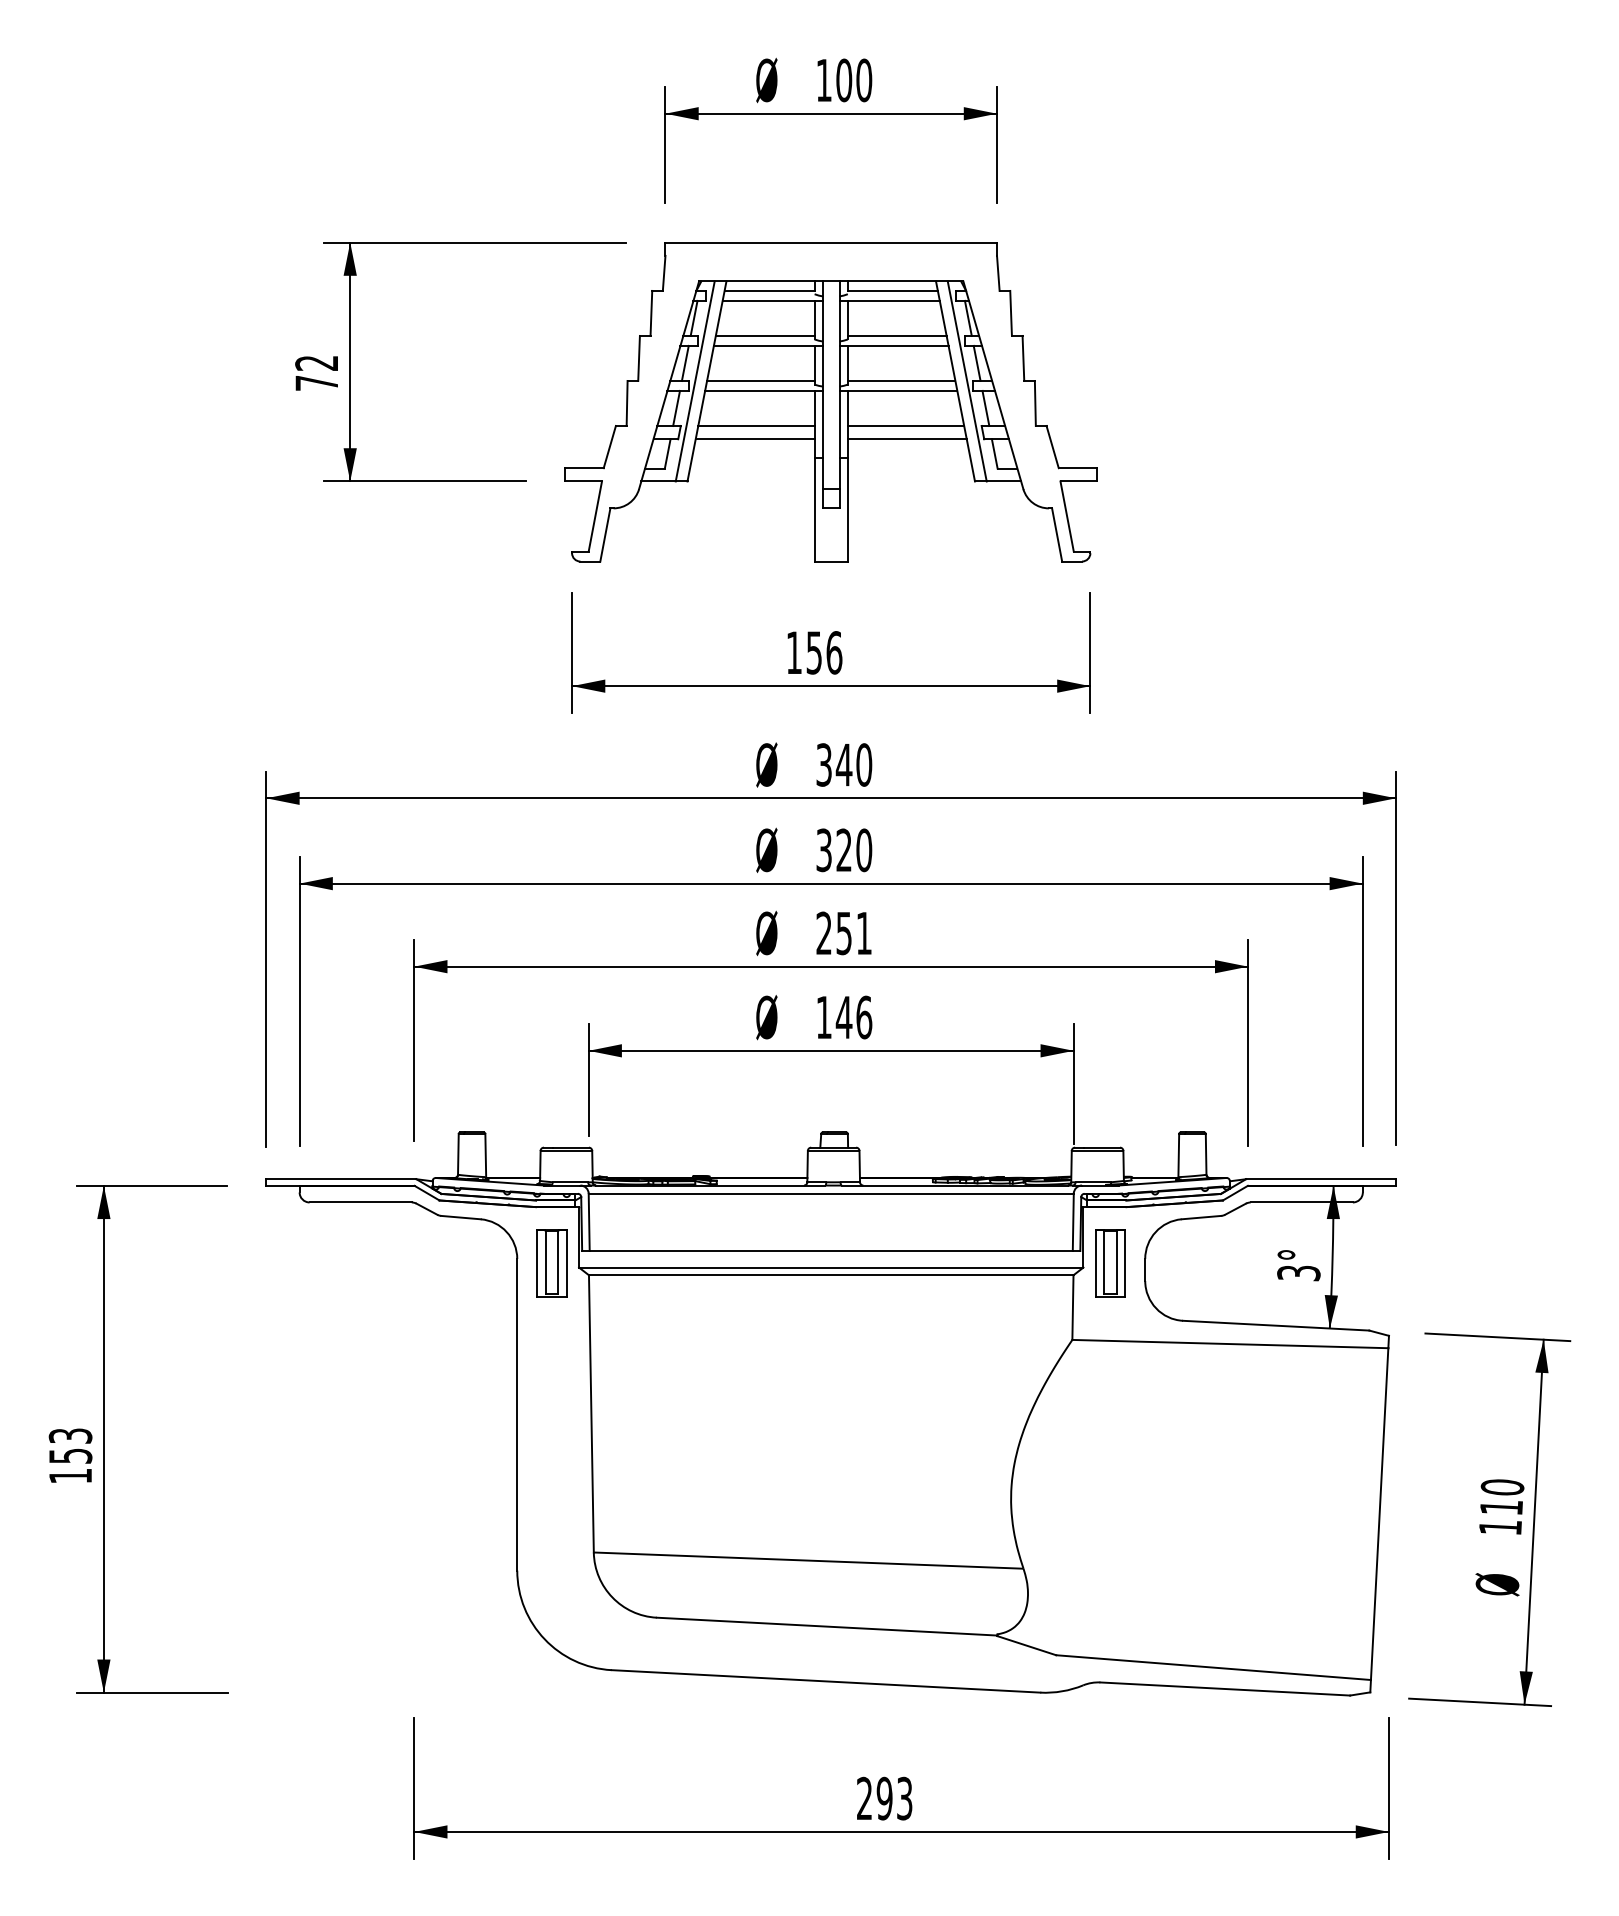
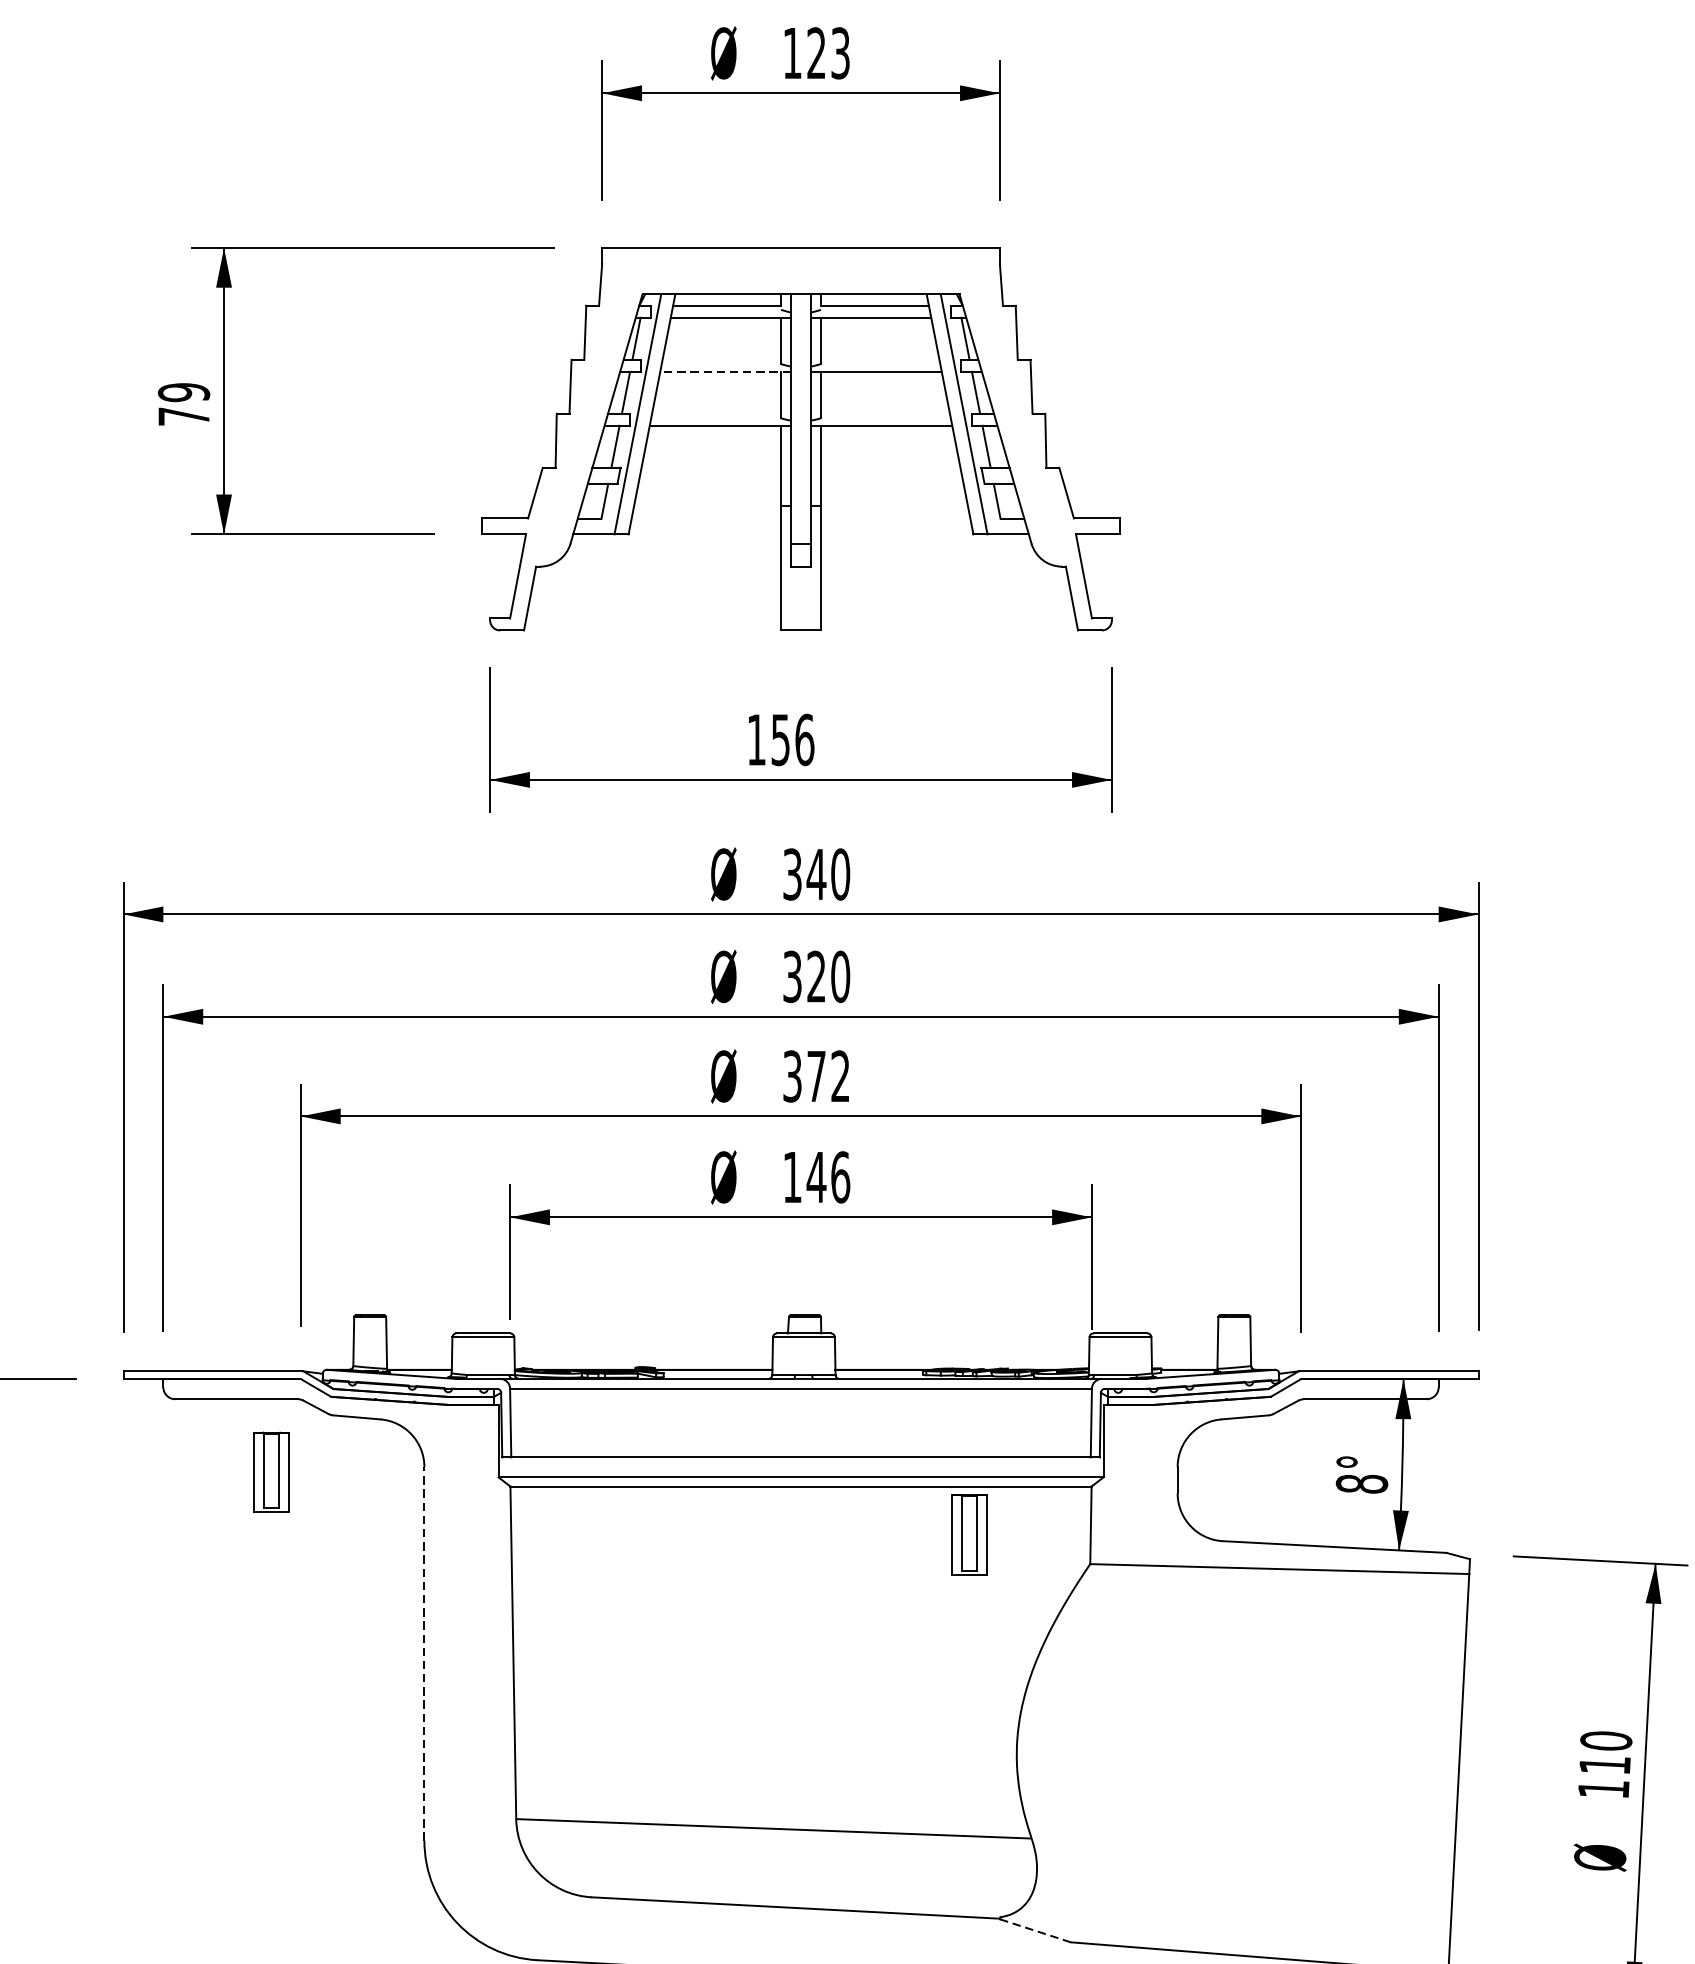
text: (854, 80) -> (828, 53), 100 -> 123
line: (764, 335) -> (720, 359), removed
line: (896, 335) -> (879, 359), removed
line: (768, 345) -> (725, 371), solid -> dashed
text: (316, 363) -> (183, 392), 72 -> 79
line: (760, 380) -> (716, 413), removed
line: (901, 380) -> (885, 413), removed
line: (756, 425) -> (711, 467), removed
line: (905, 425) -> (890, 467), removed
line: (754, 439) -> (708, 484), removed
line: (906, 439) -> (891, 484), removed
text: (843, 933) -> (815, 1076), 251 -> 372
part: (551, 1263) -> (271, 1472), moved
part: (1110, 1263) -> (969, 1534), moved
text: (1298, 1273) -> (1361, 1484), 3° -> 8°
line: (517, 1414) -> (424, 1653), solid -> dashed
line: (1026, 1645) -> (1035, 1930), solid -> dashed

